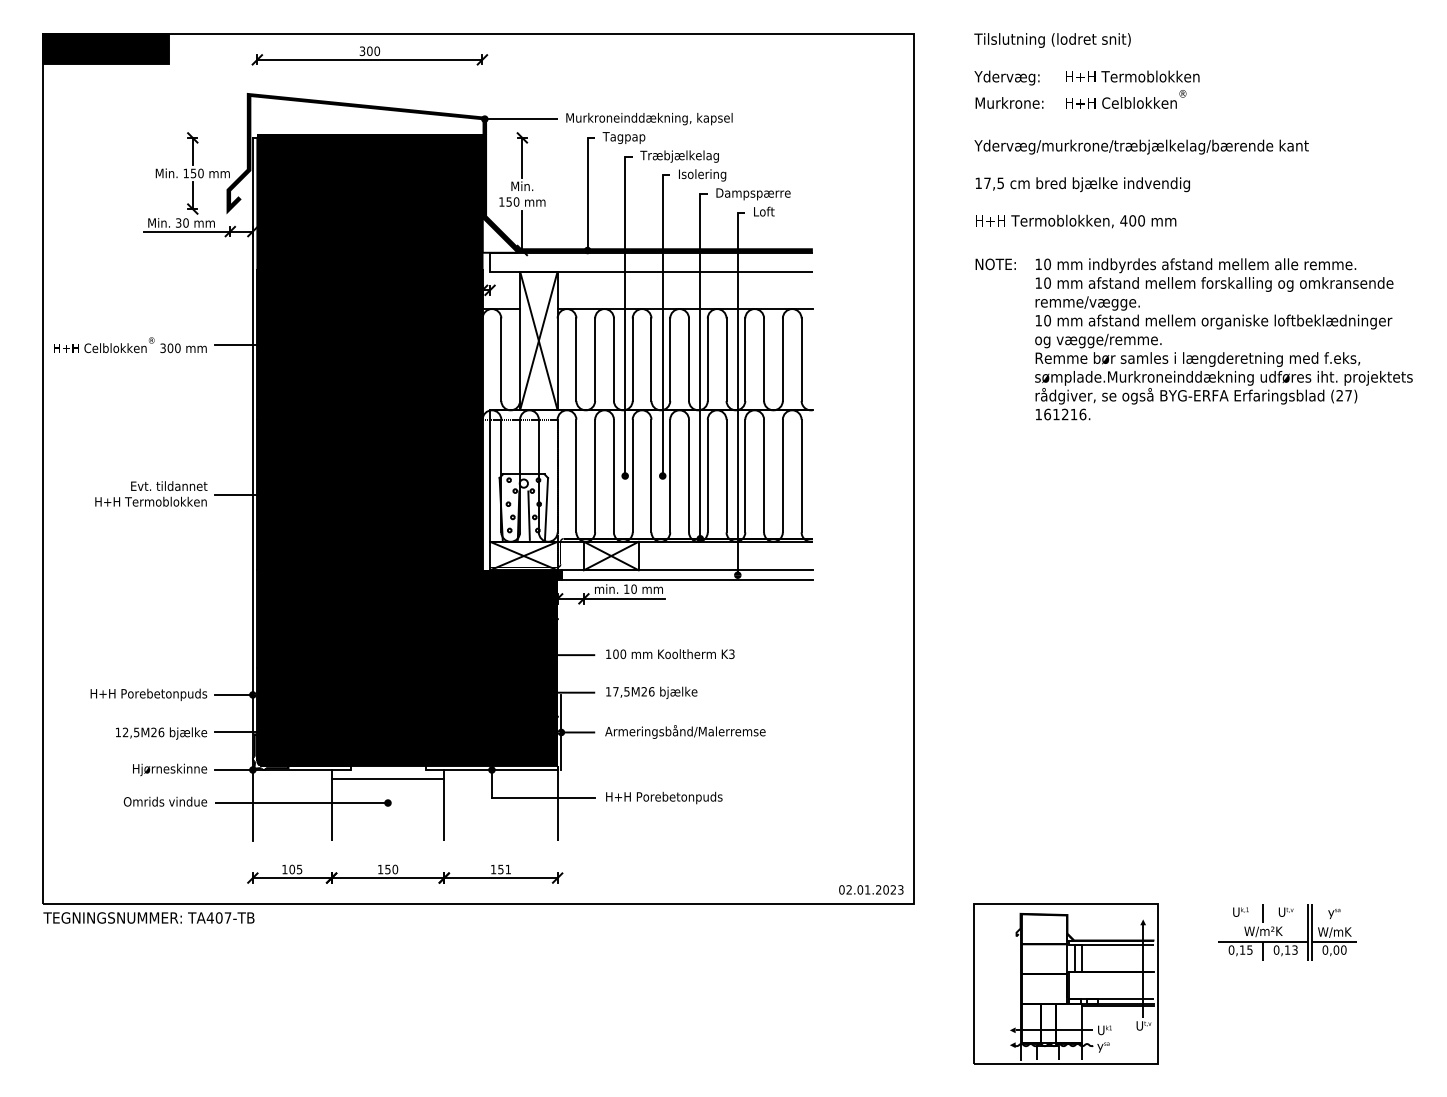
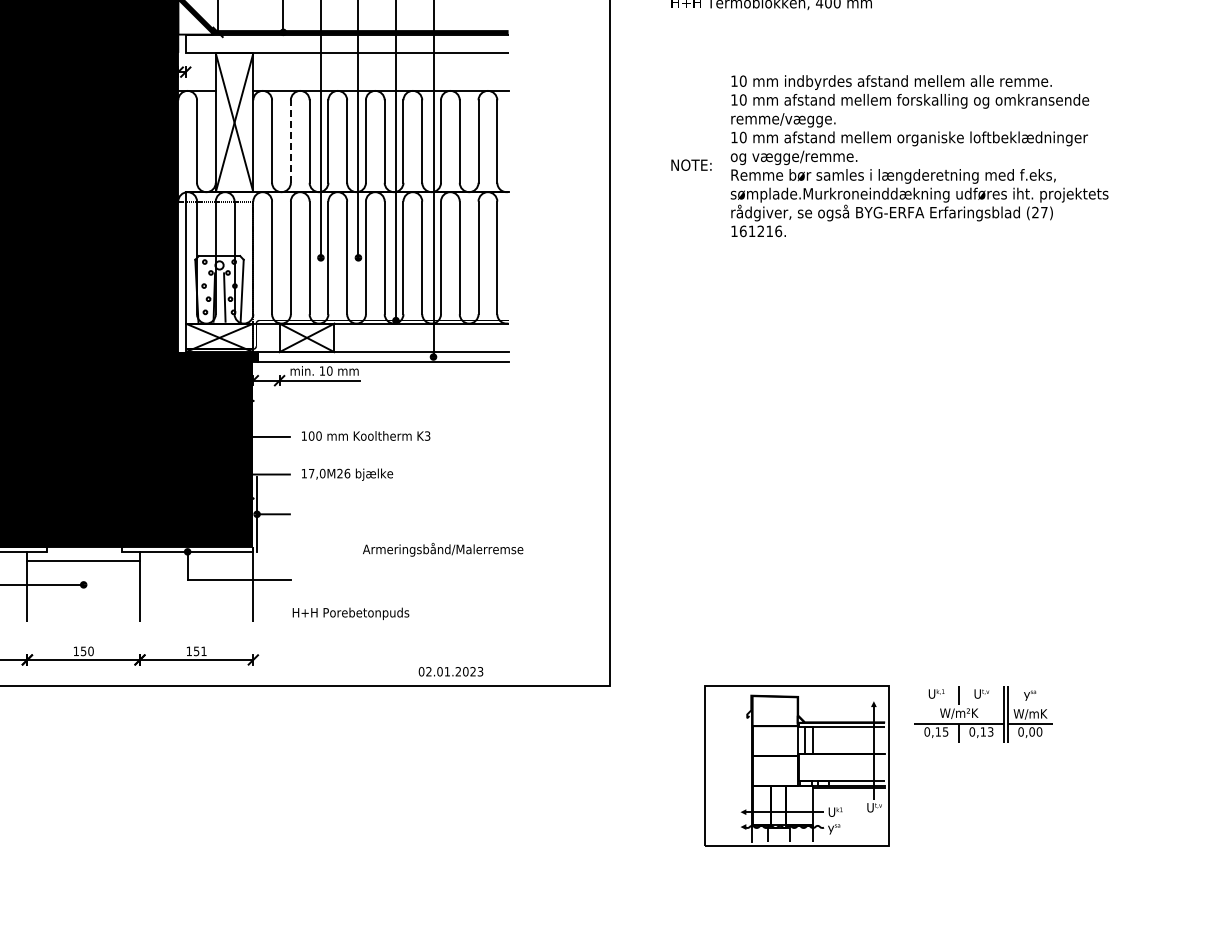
text: (995, 264) -> (691, 165), moved
text: (1223, 339) -> (919, 156), moved
line: (595, 359) -> (291, 141), solid -> dashed
text: (626, 691) -> (322, 473), 17,5M26 -> 17,0M26
text: (685, 731) -> (443, 549), moved
text: (664, 797) -> (351, 613), moved
text: (871, 889) -> (451, 671), moved
part: (1065, 983) -> (796, 765), moved

